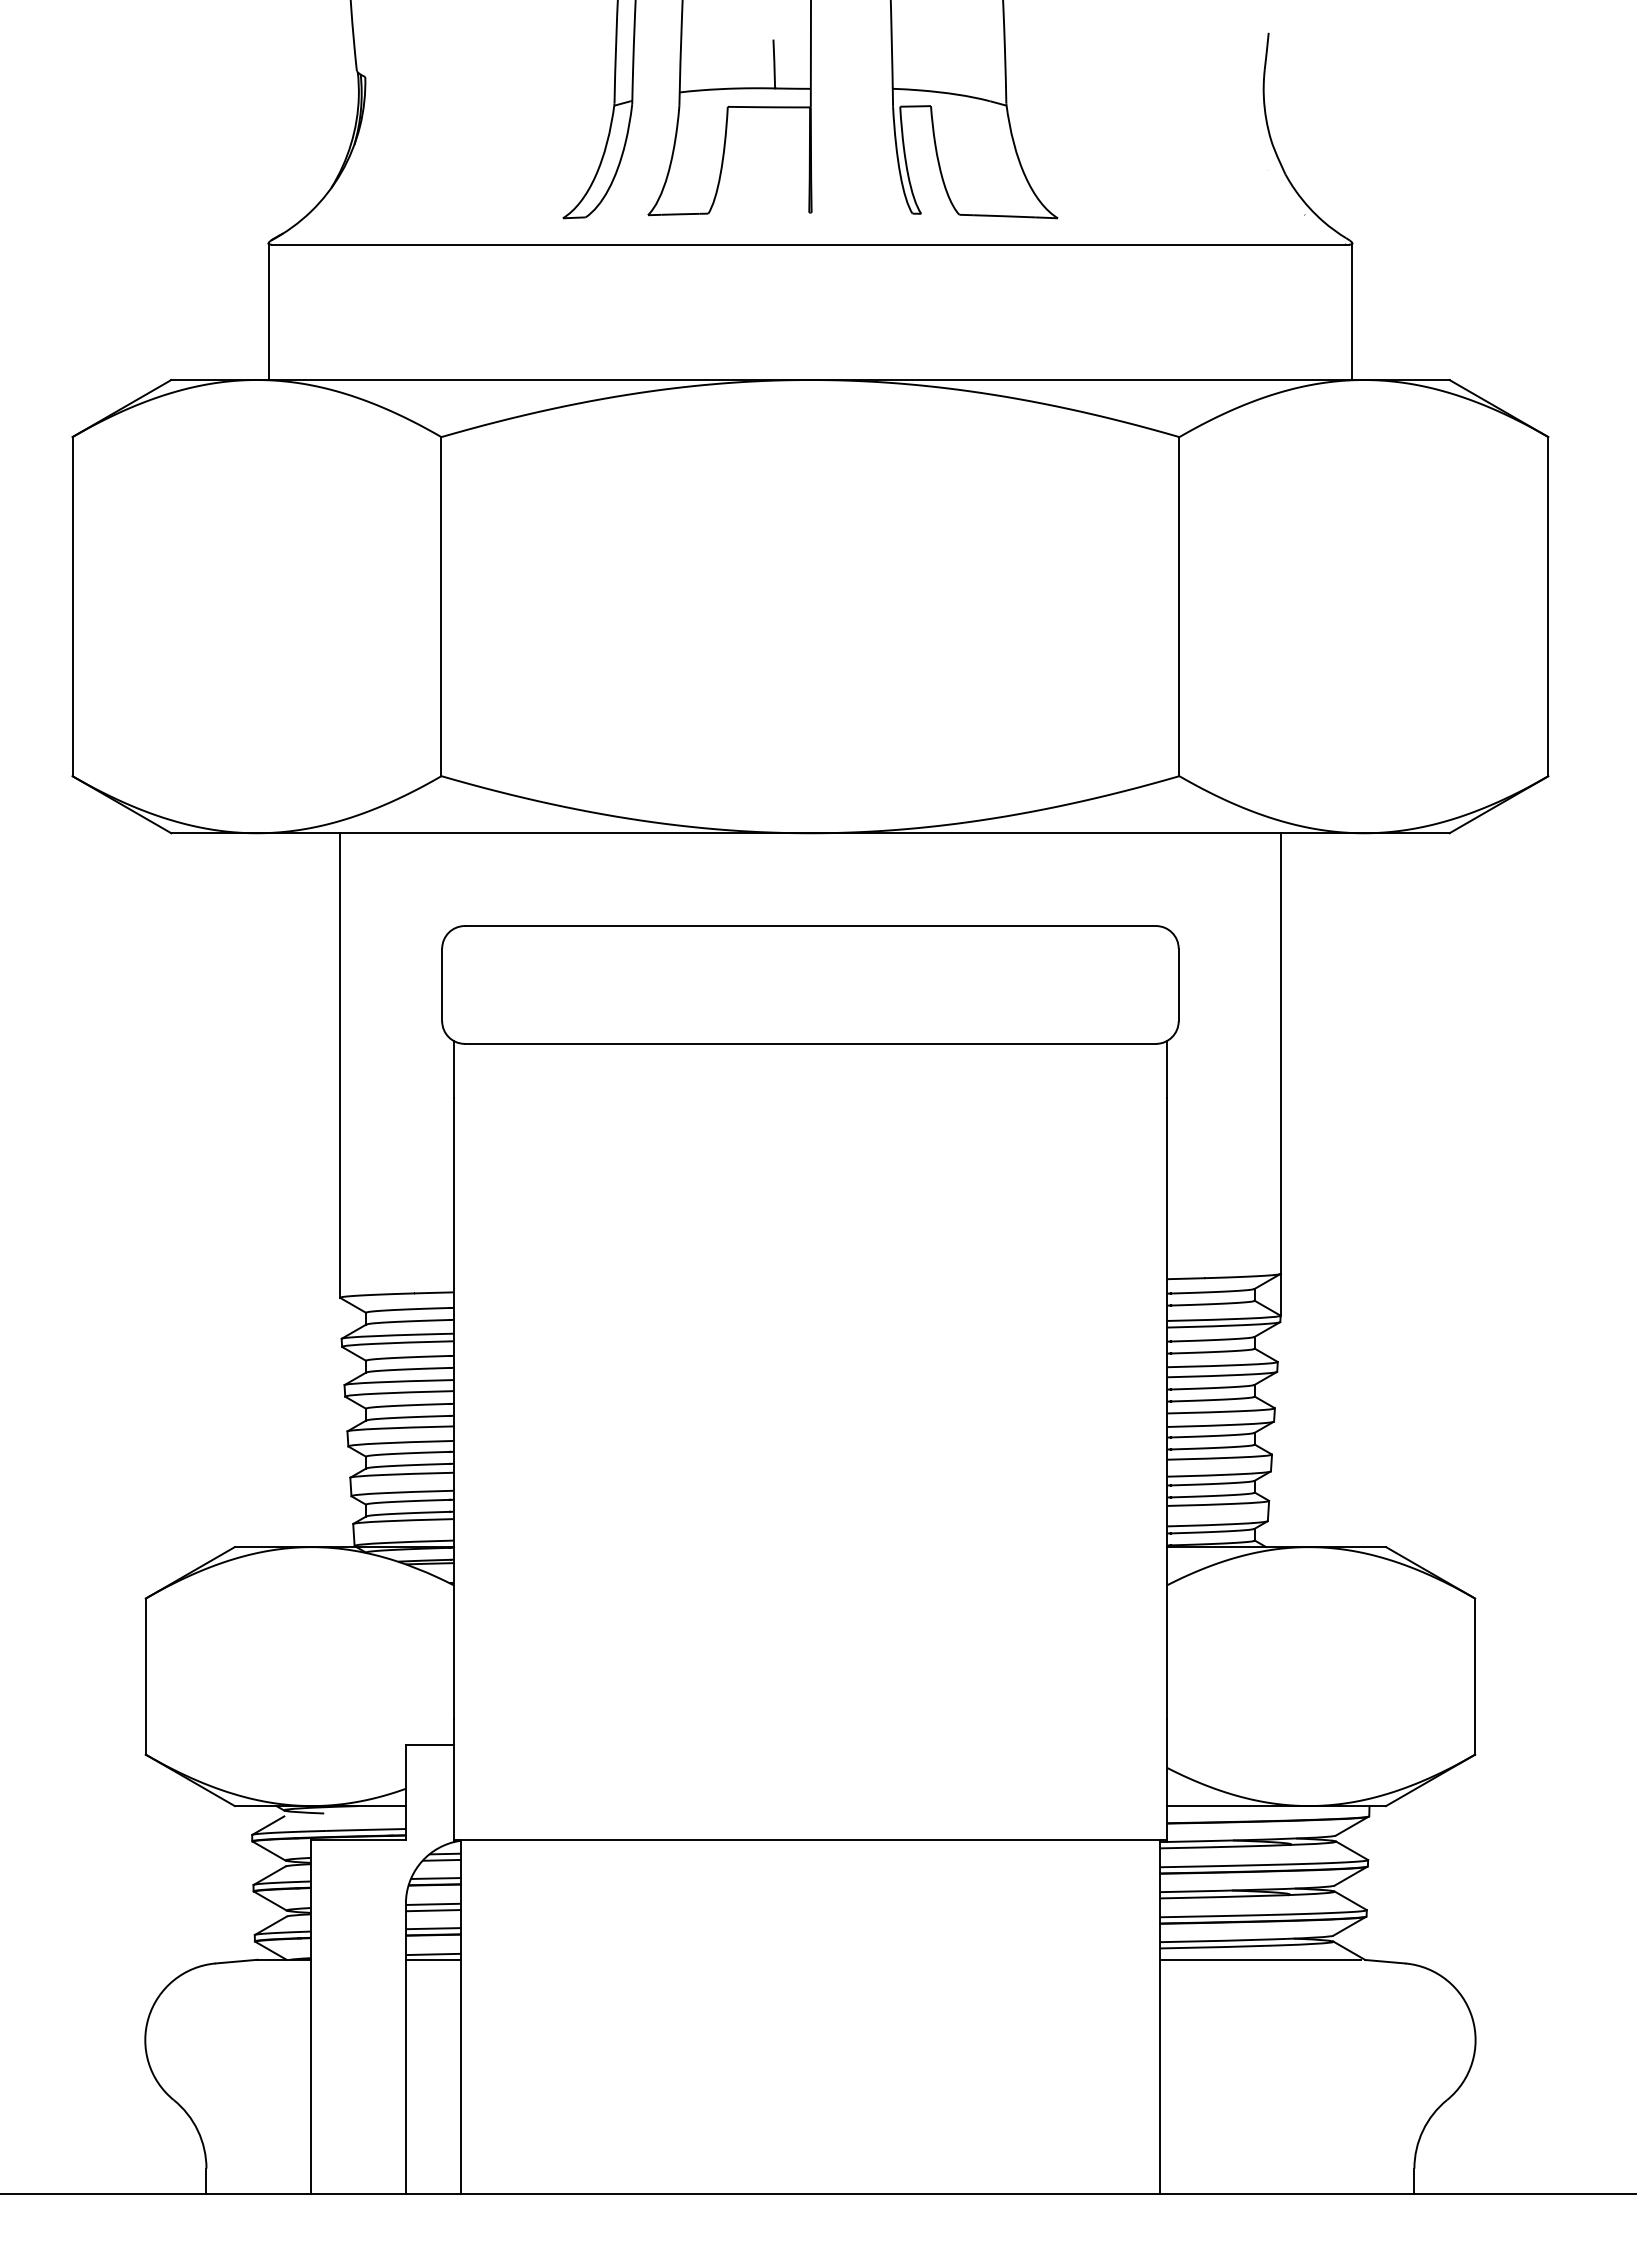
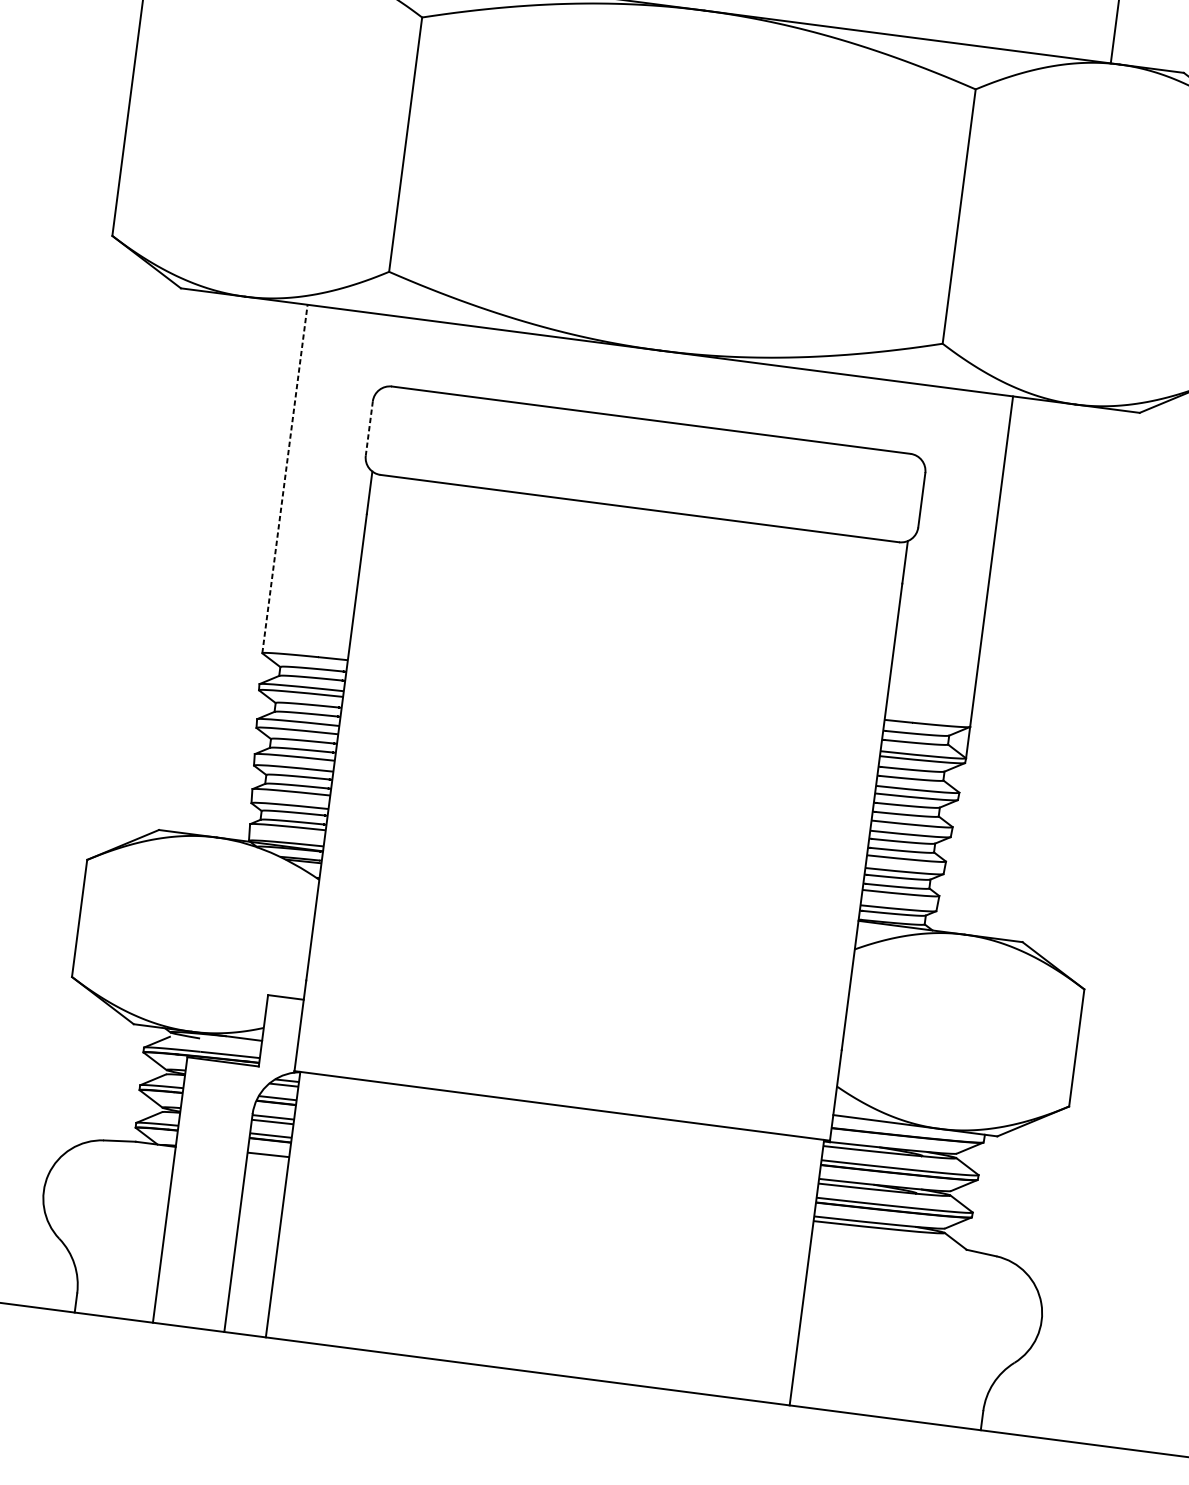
line: (442, 985) -> (369, 428), solid -> dashed
line: (340, 1065) -> (285, 479), solid -> dashed
line: (433, 1959) -> (267, 1158), removed
line: (1259, 1959) -> (887, 1239), removed

